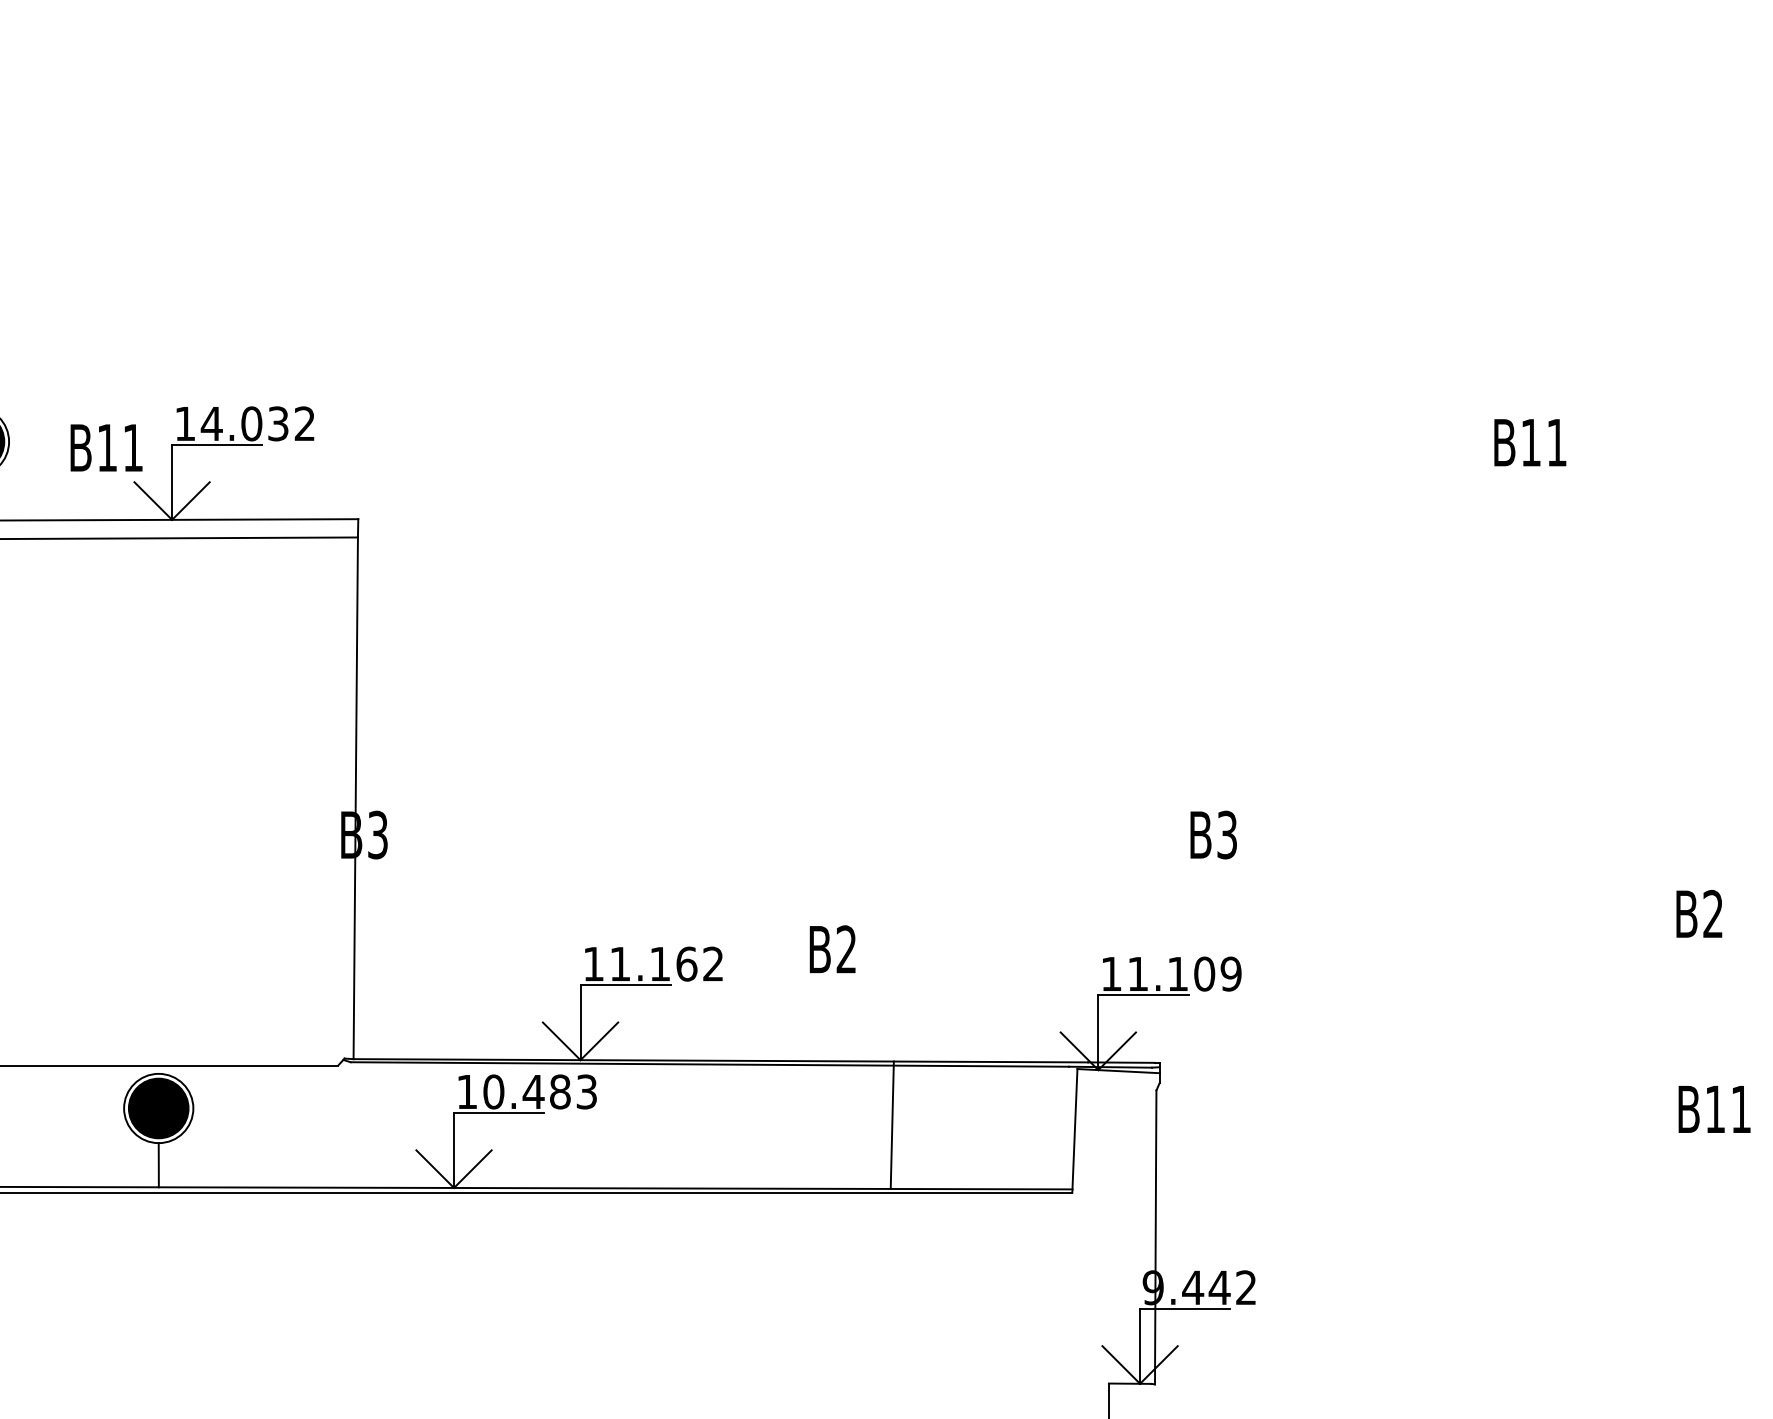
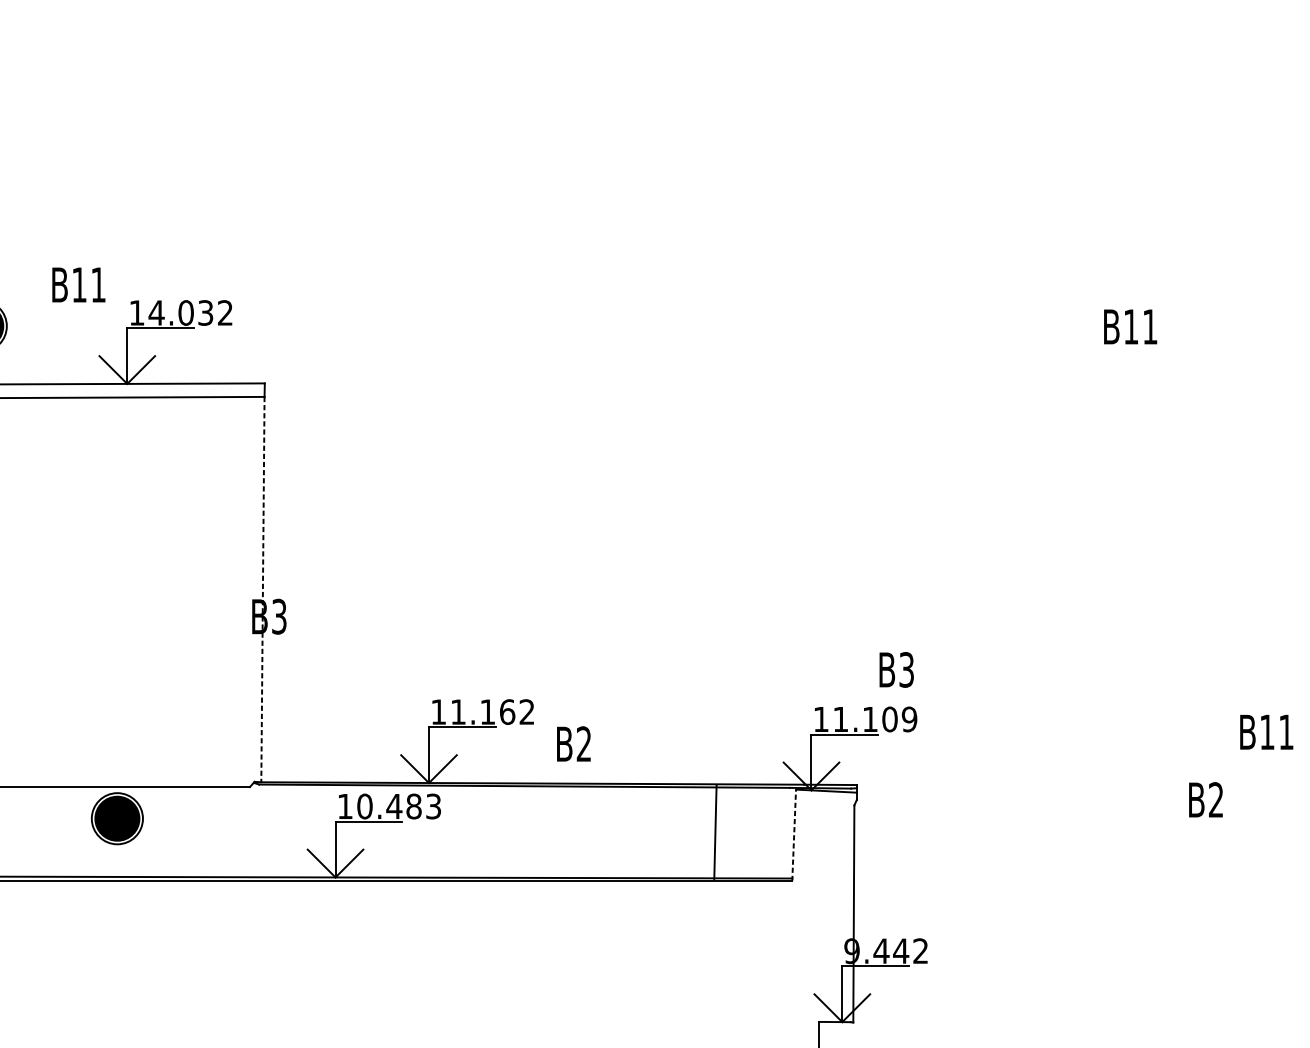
text: (106, 447) -> (78, 284), moved
line: (355, 798) -> (262, 589), solid -> dashed
text: (1213, 834) -> (896, 669), moved
text: (1699, 913) -> (1206, 799), moved
text: (832, 949) -> (573, 744), moved
text: (1714, 1109) -> (1266, 732), moved
line: (891, 1124) -> (714, 832), moved
line: (1074, 1130) -> (793, 834), solid -> dashed
line: (158, 1165) -> (117, 860), removed

